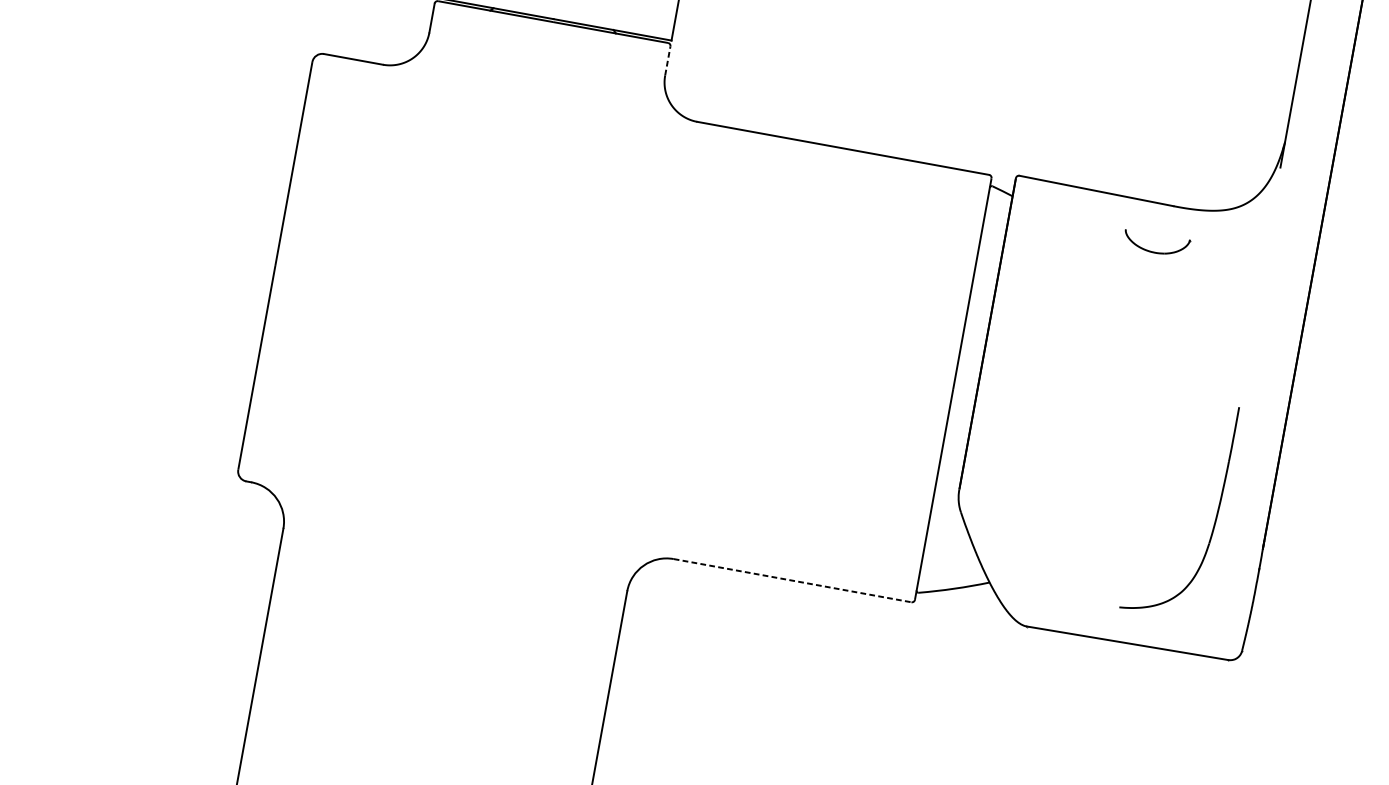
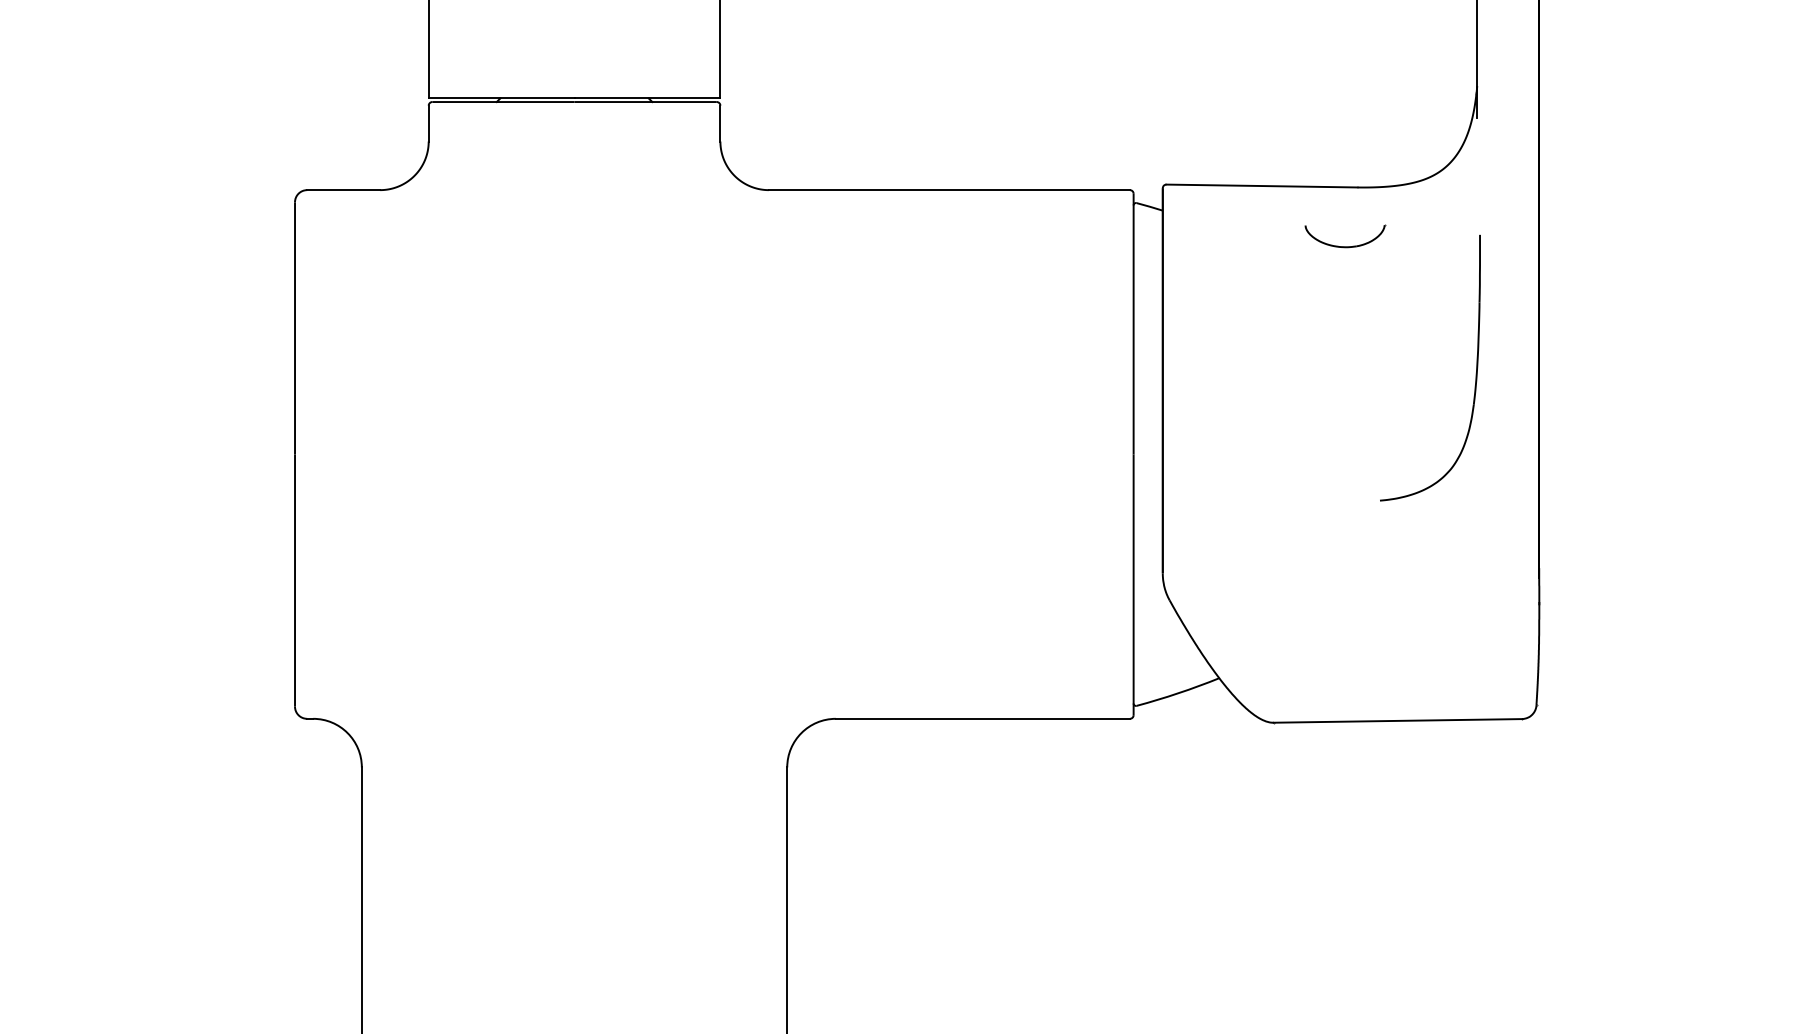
line: (667, 60) -> (720, 123), dashed -> solid
part: (1215, 518) -> (1475, 373), moved
line: (793, 580) -> (983, 718), dashed -> solid

